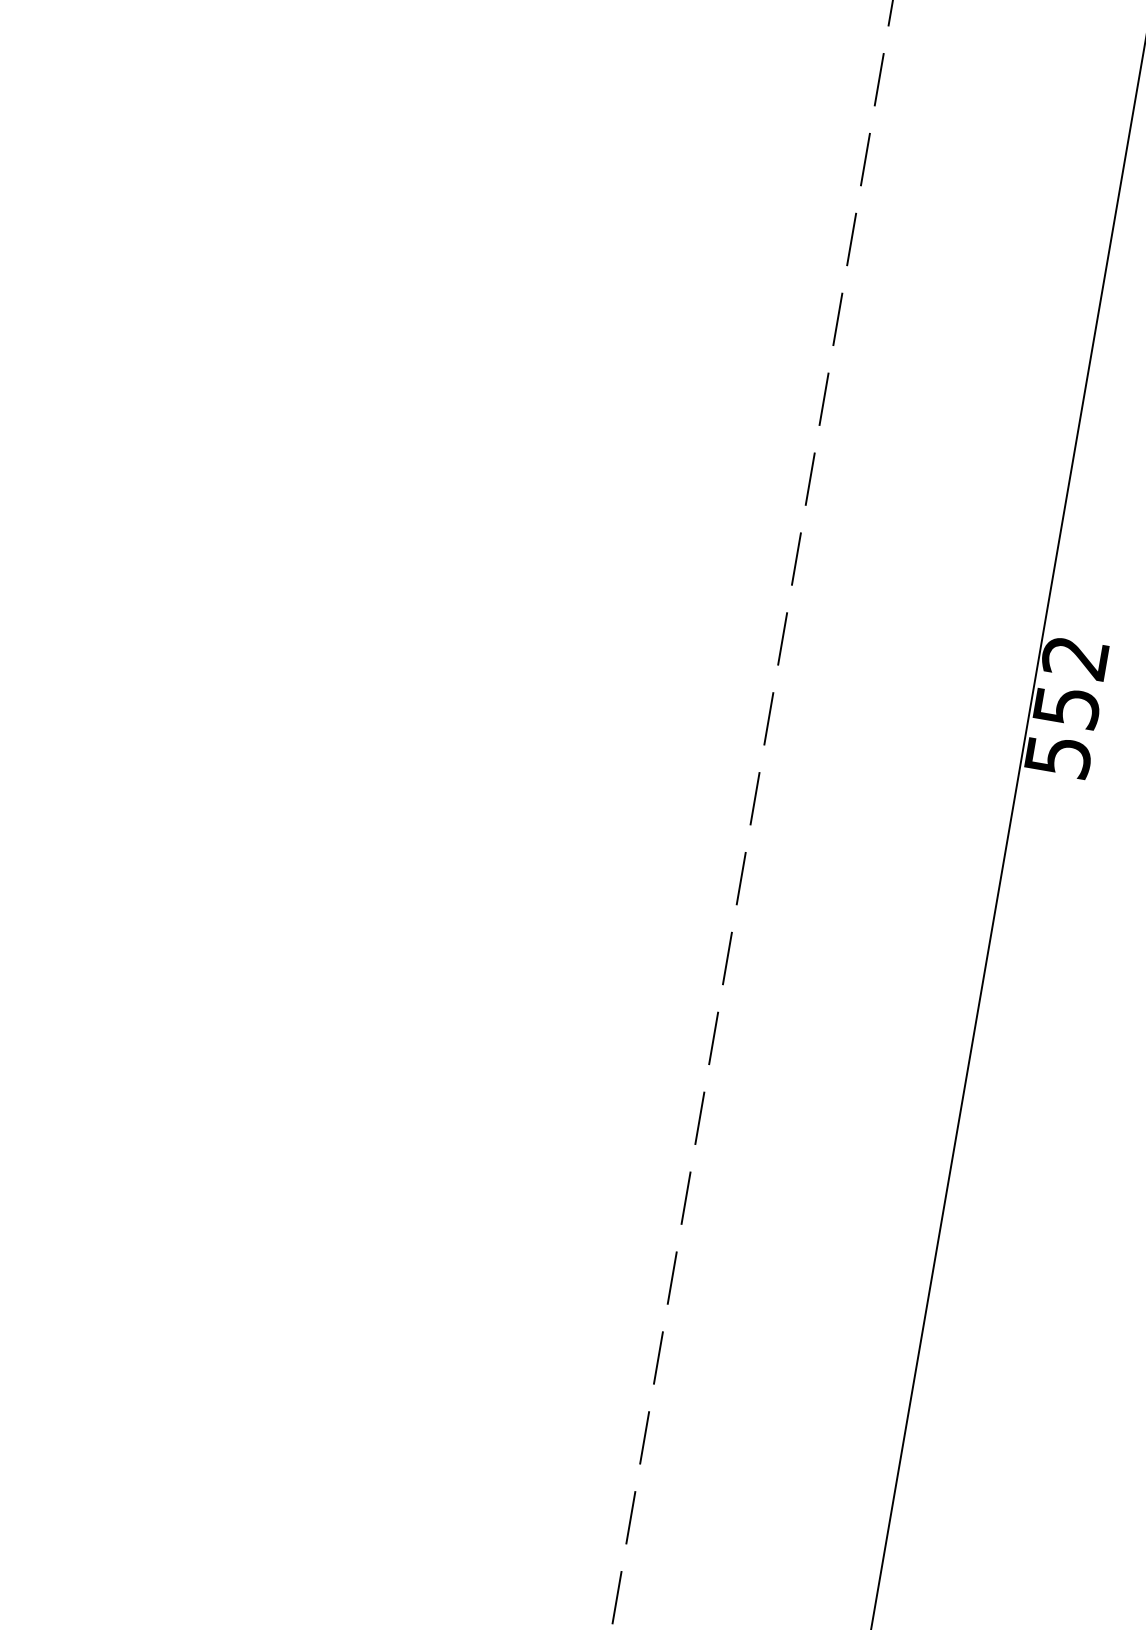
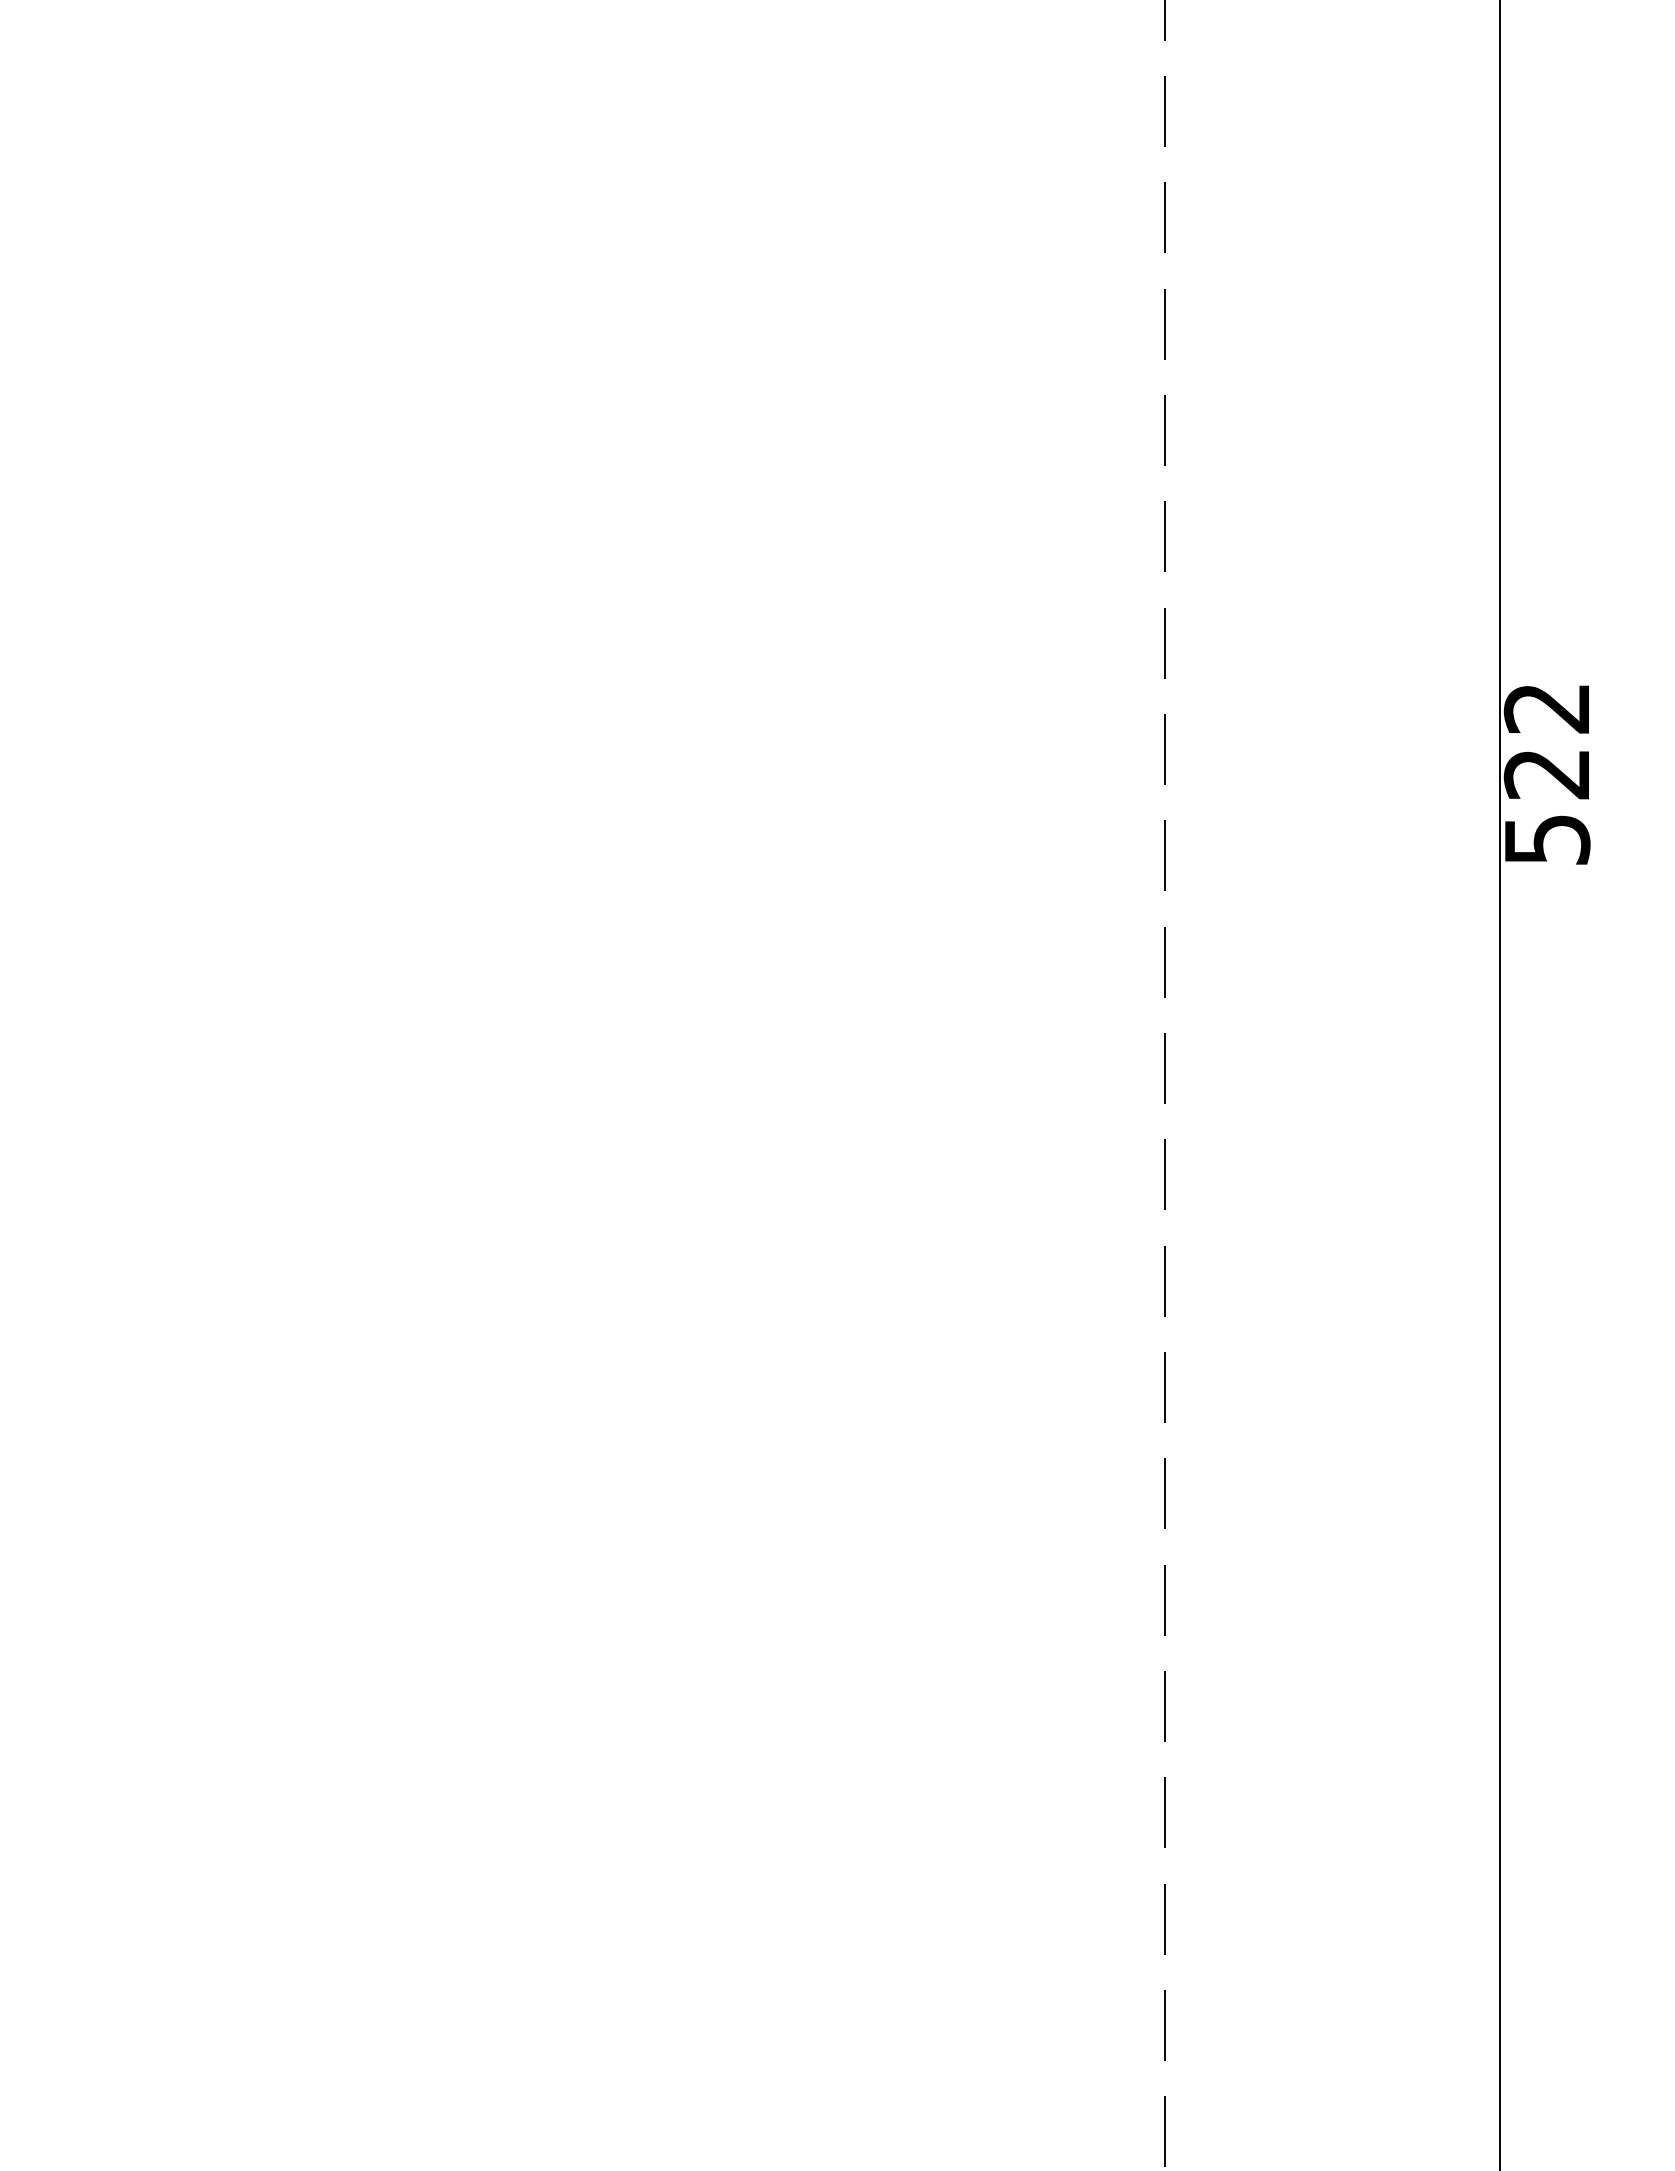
text: (1066, 707) -> (1546, 774), 552 -> 522

